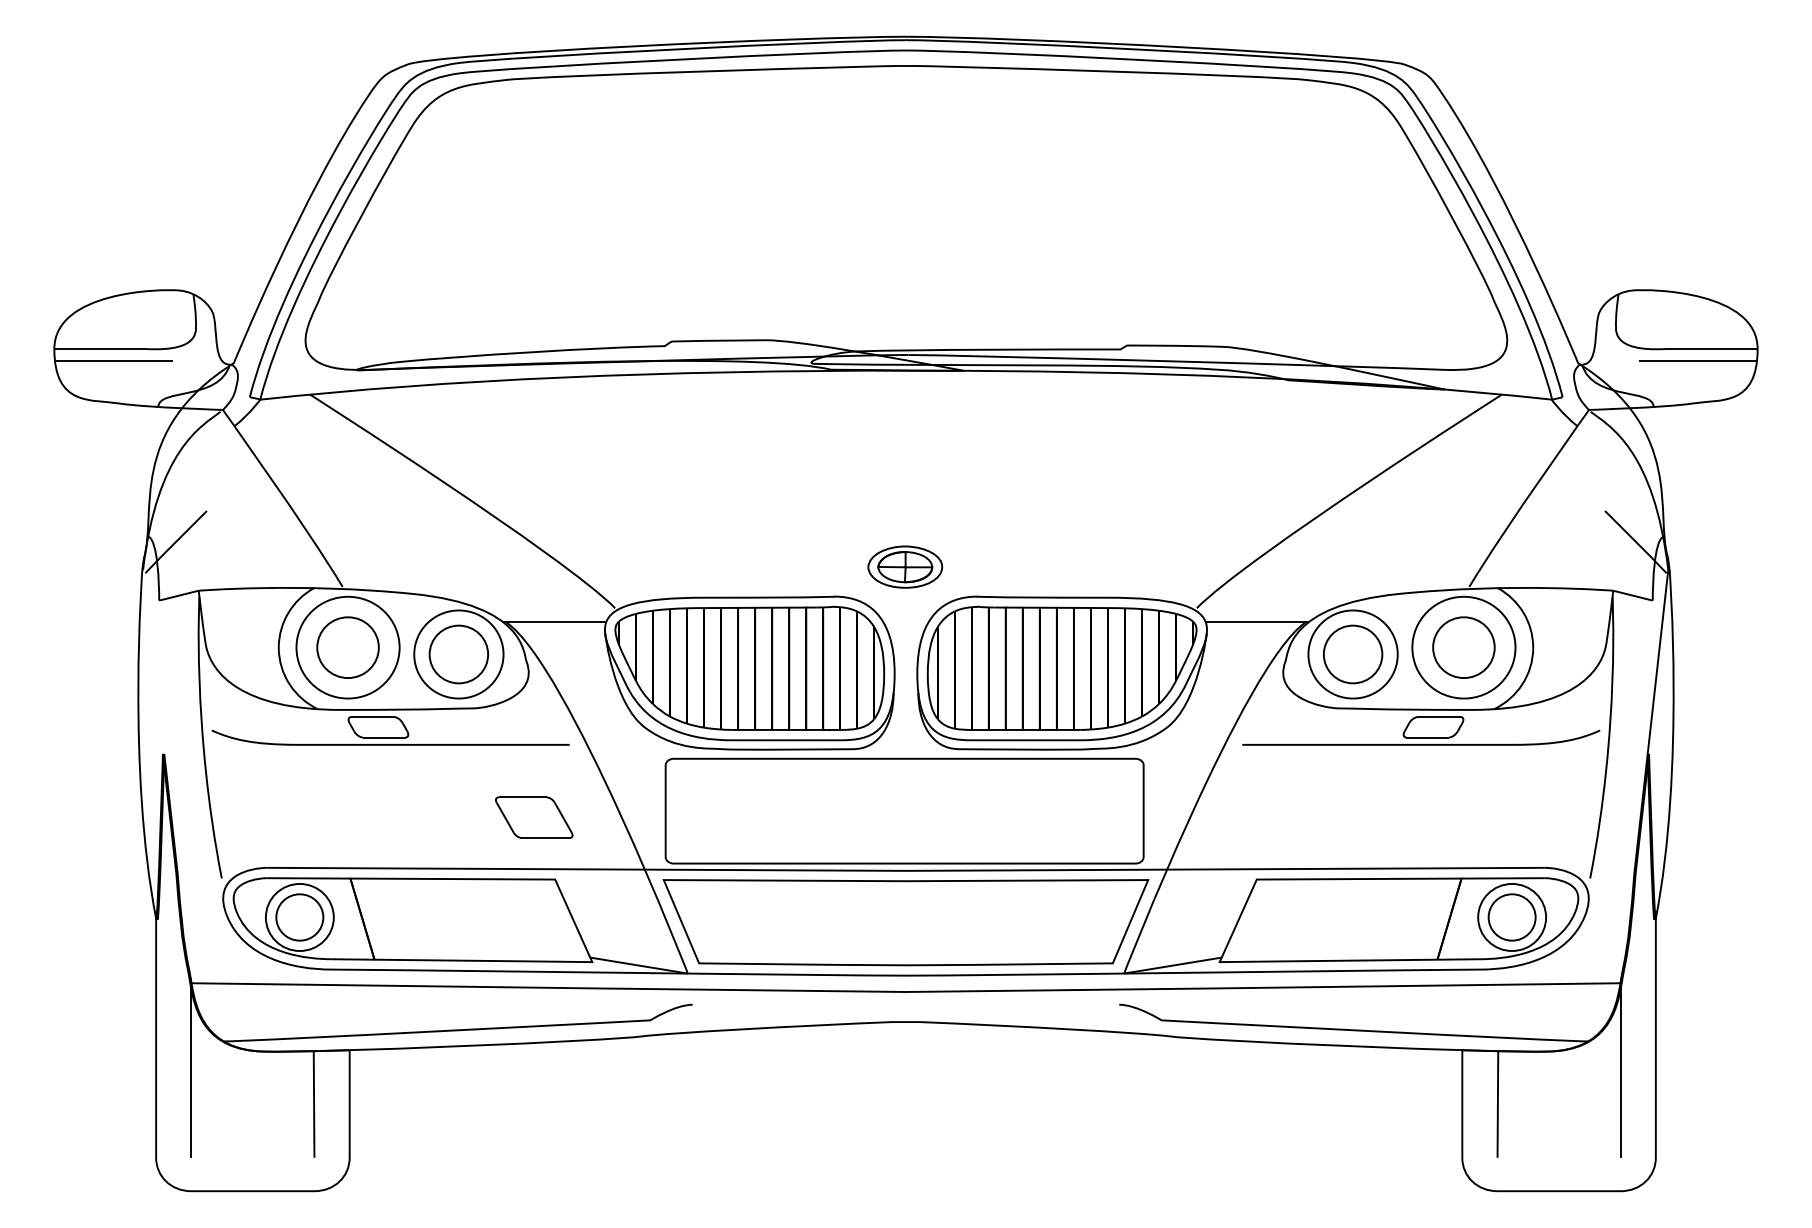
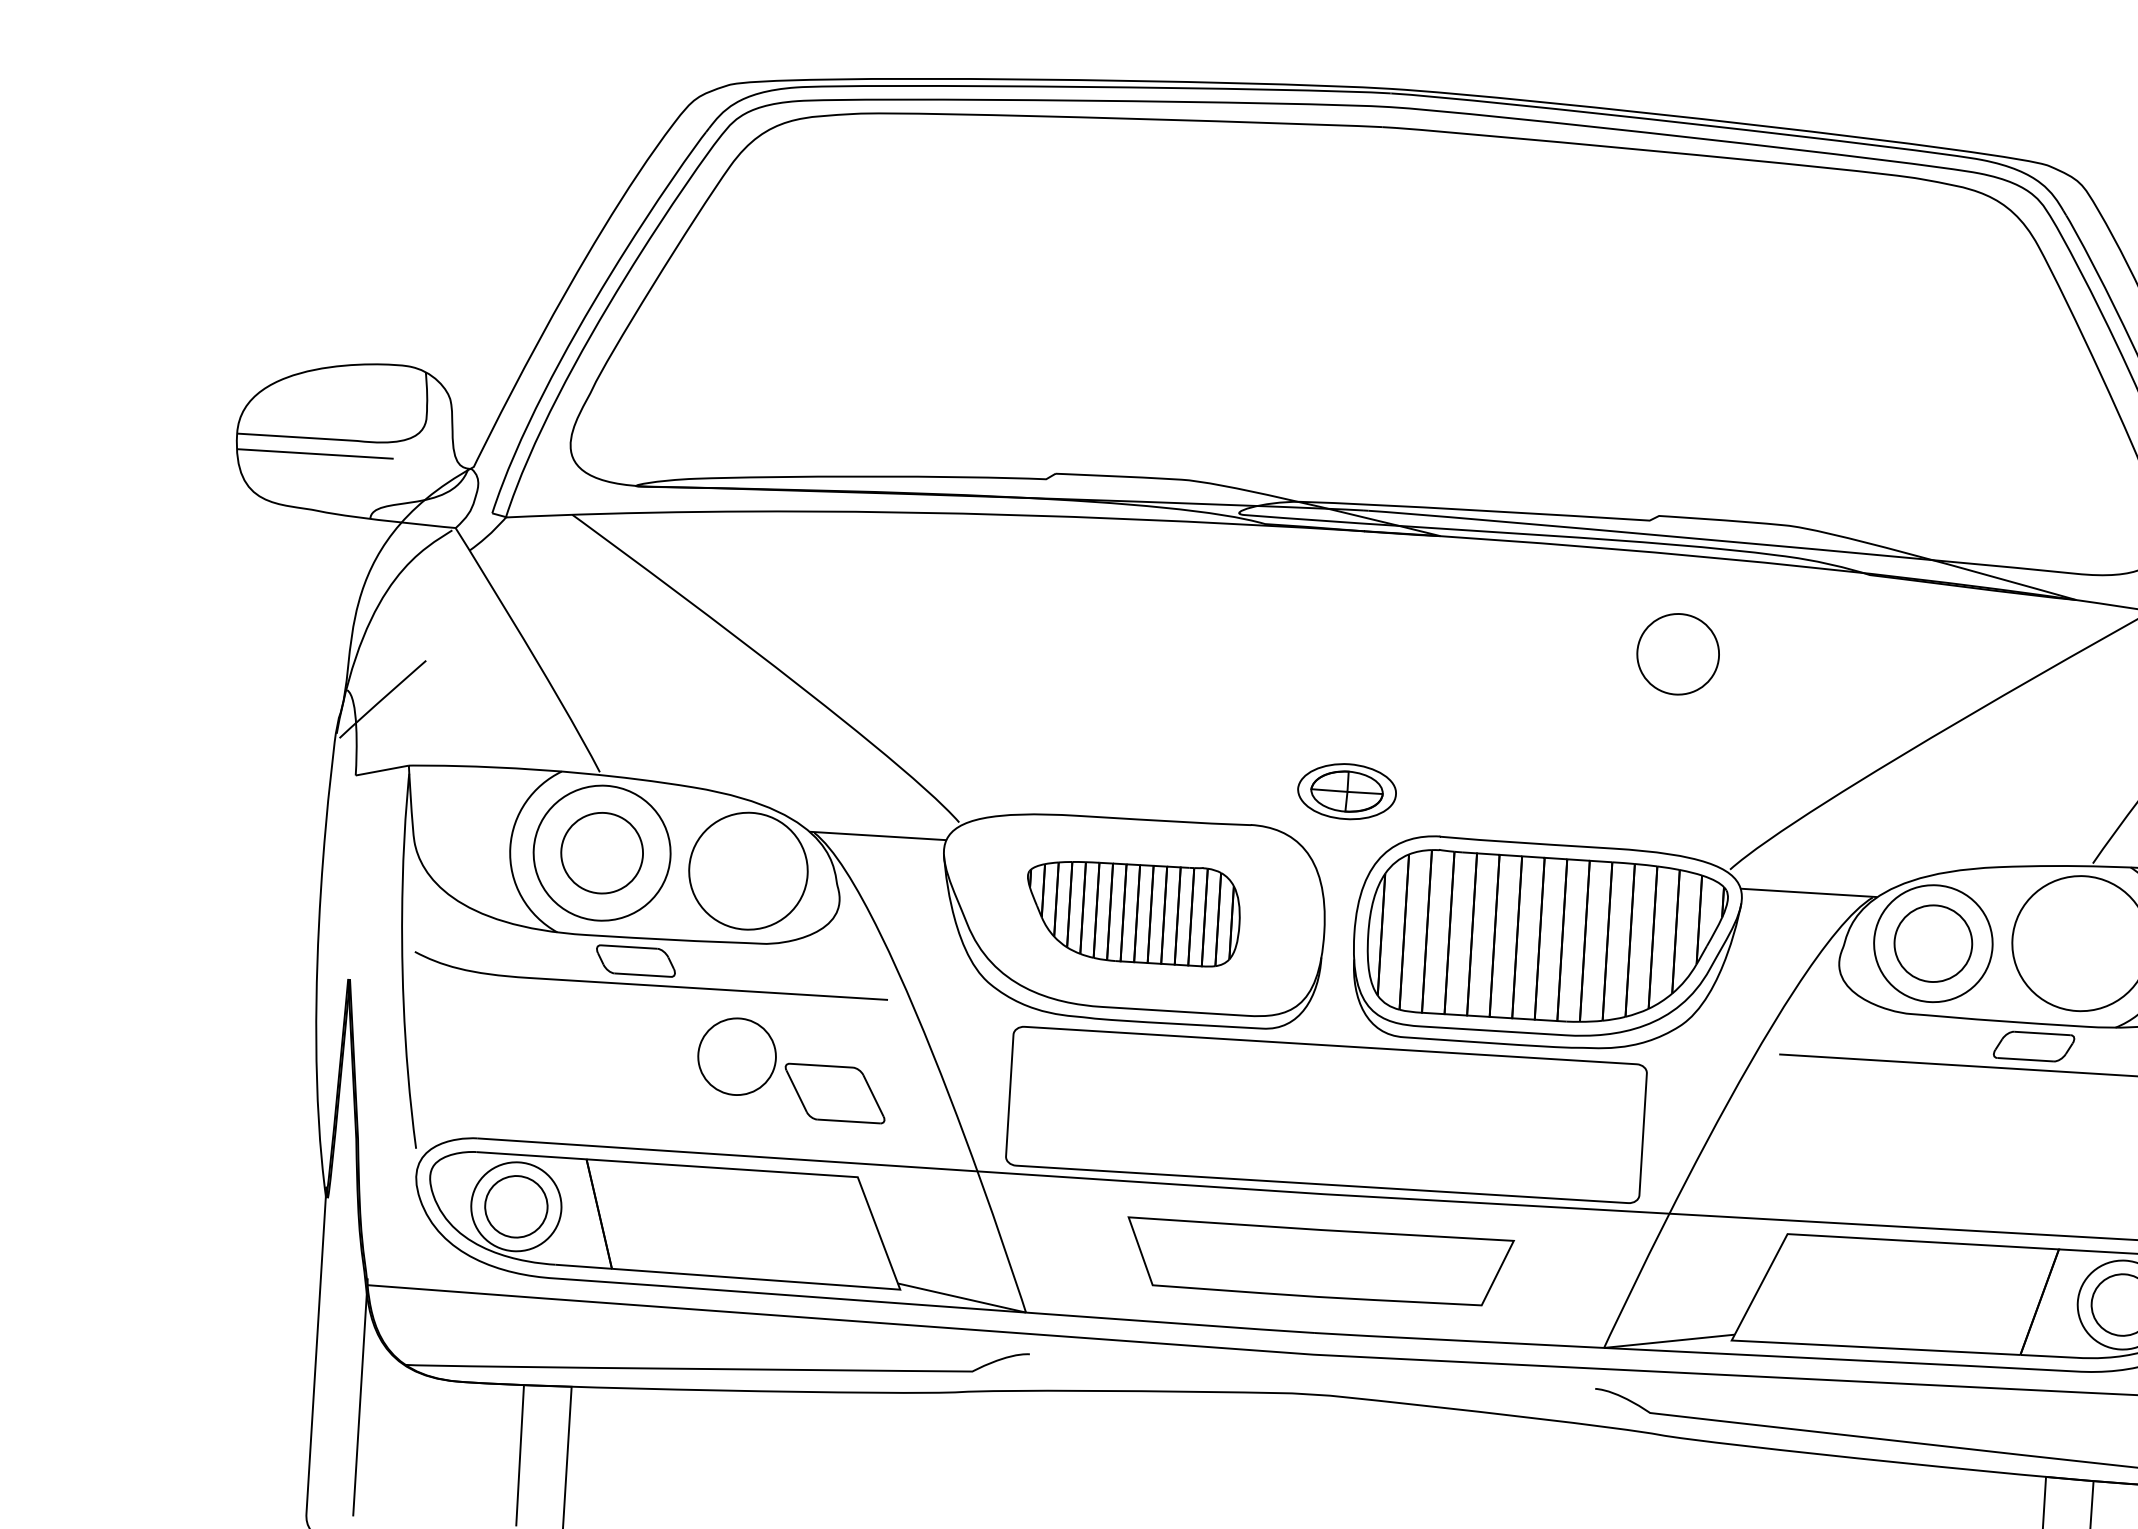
part: (1463, 647) -> (1677, 654), moved
part: (458, 654) -> (736, 1056), moved
part: (749, 667) -> (1132, 911), size x0.6
part: (905, 922) -> (1318, 1262), size x0.6

